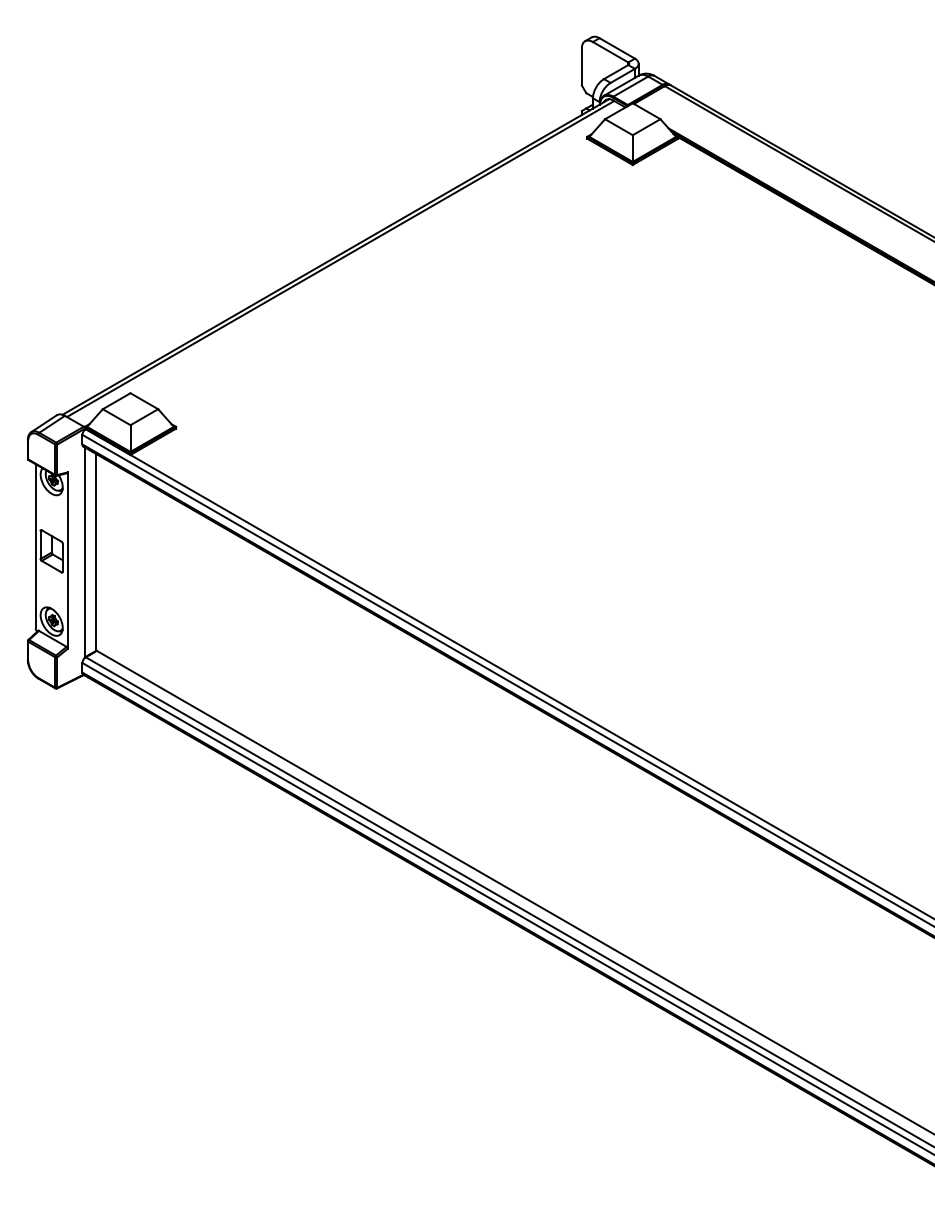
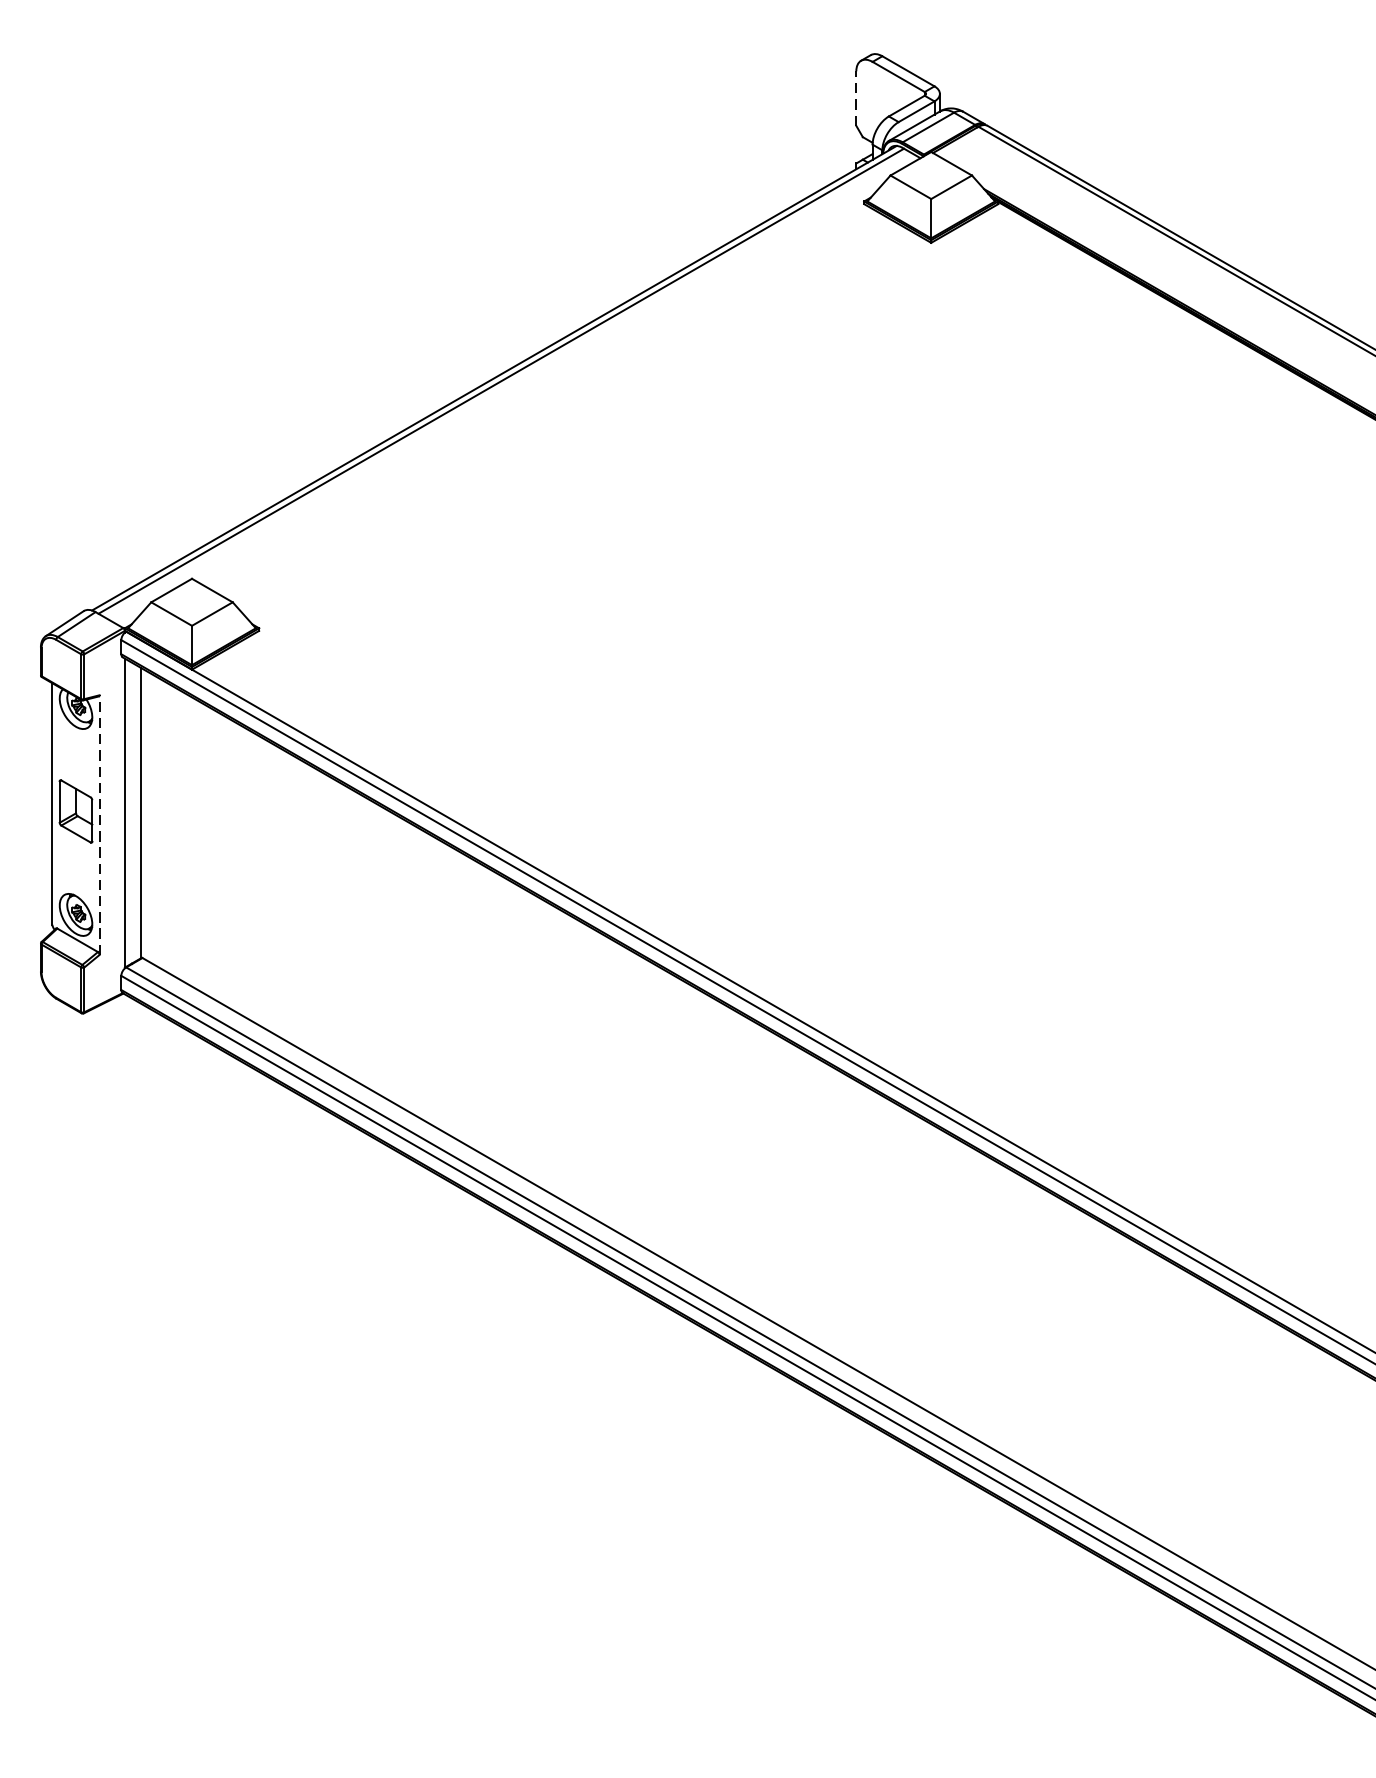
line: (581, 66) -> (855, 97), solid -> dashed
line: (67, 560) -> (99, 824), solid -> dashed

